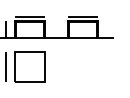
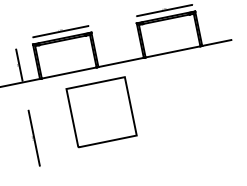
part: (29, 66) -> (100, 111), moved

